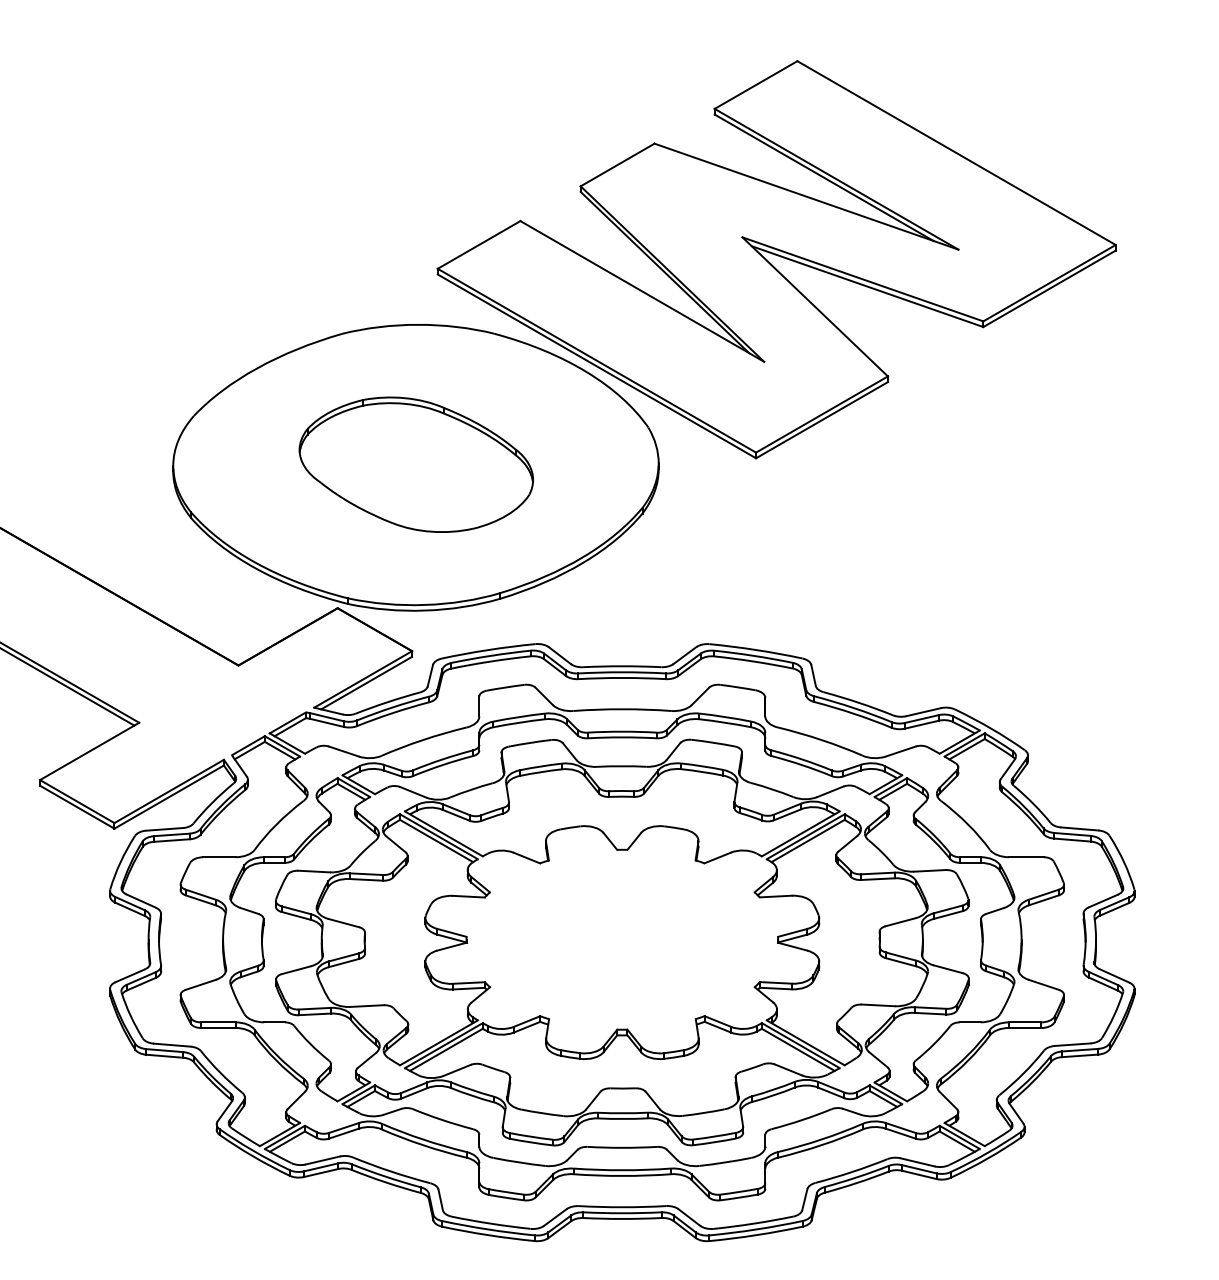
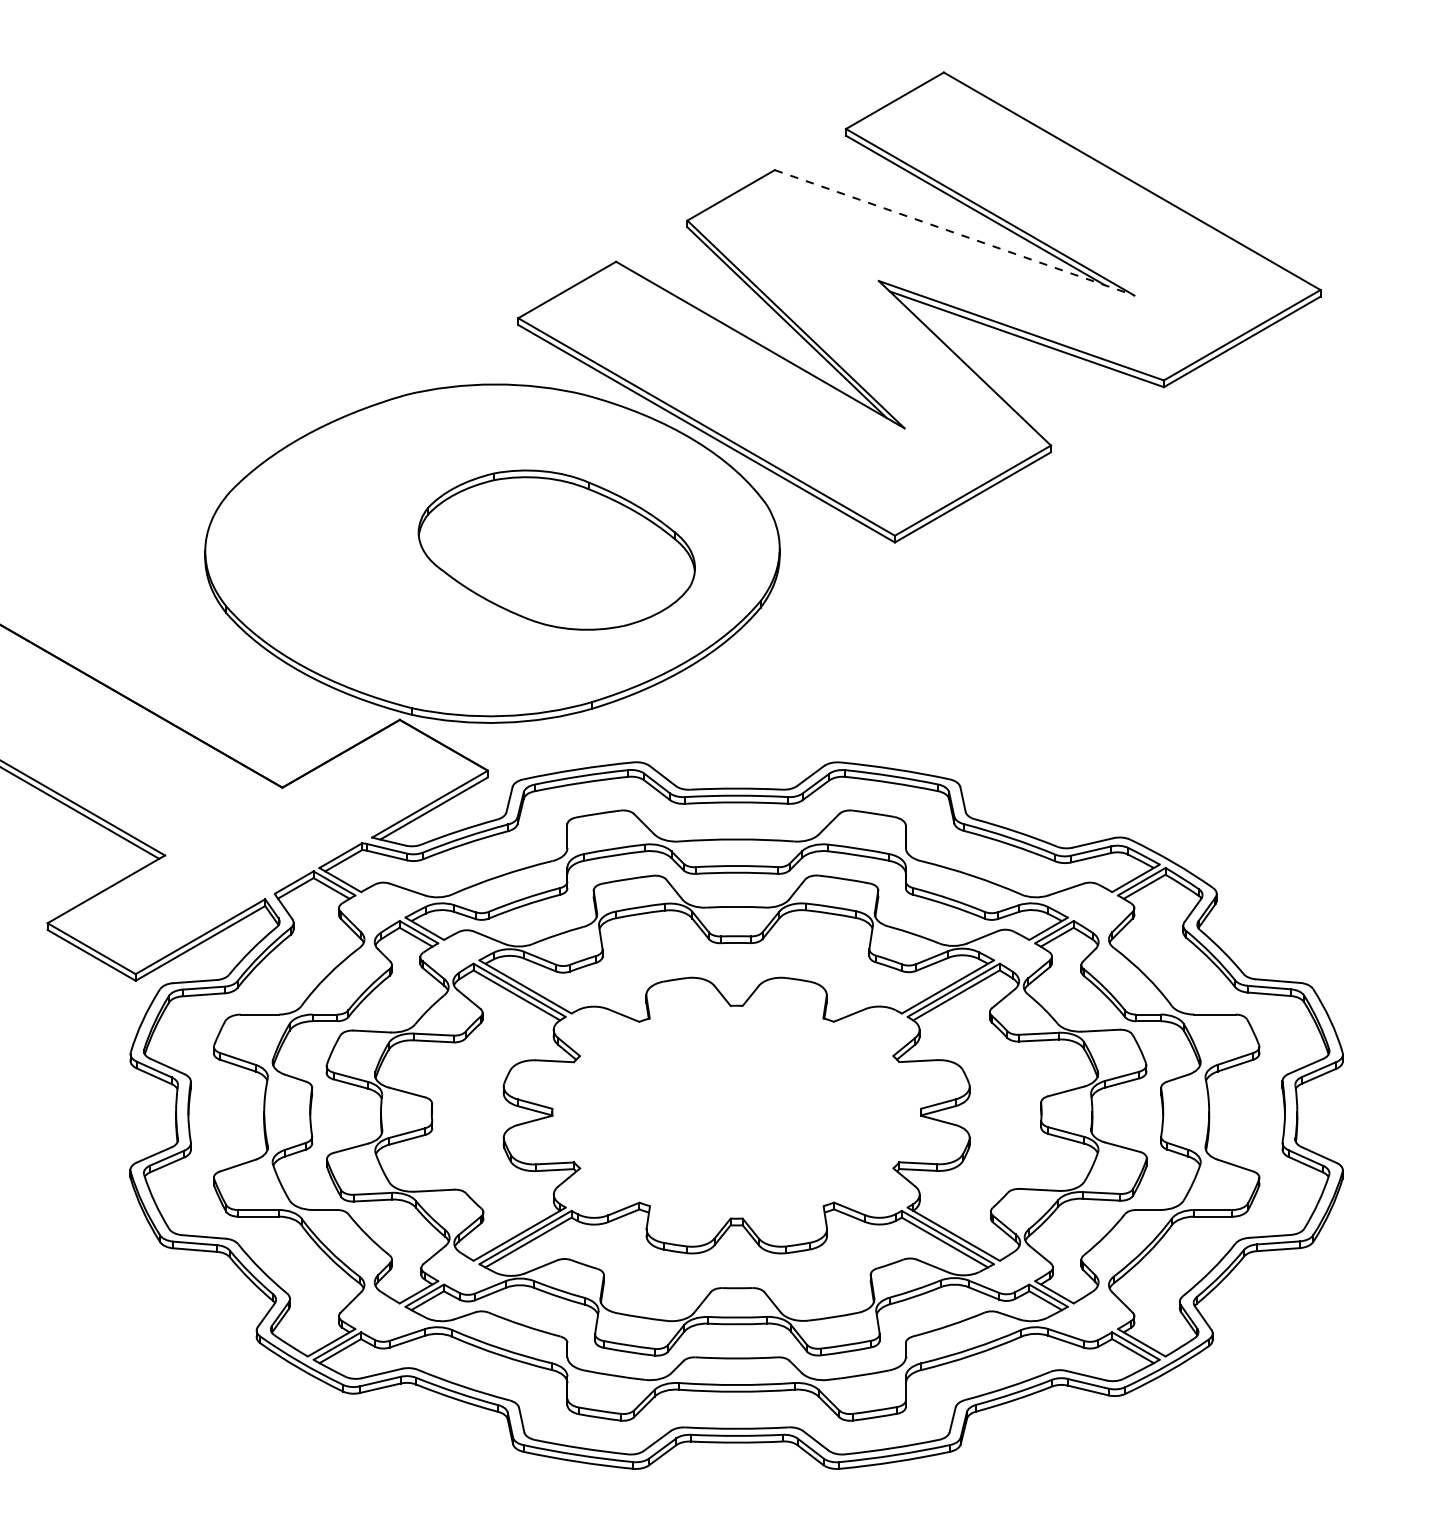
line: (806, 196) -> (954, 232), solid -> dashed
part: (415, 464) -> (555, 549), moved

